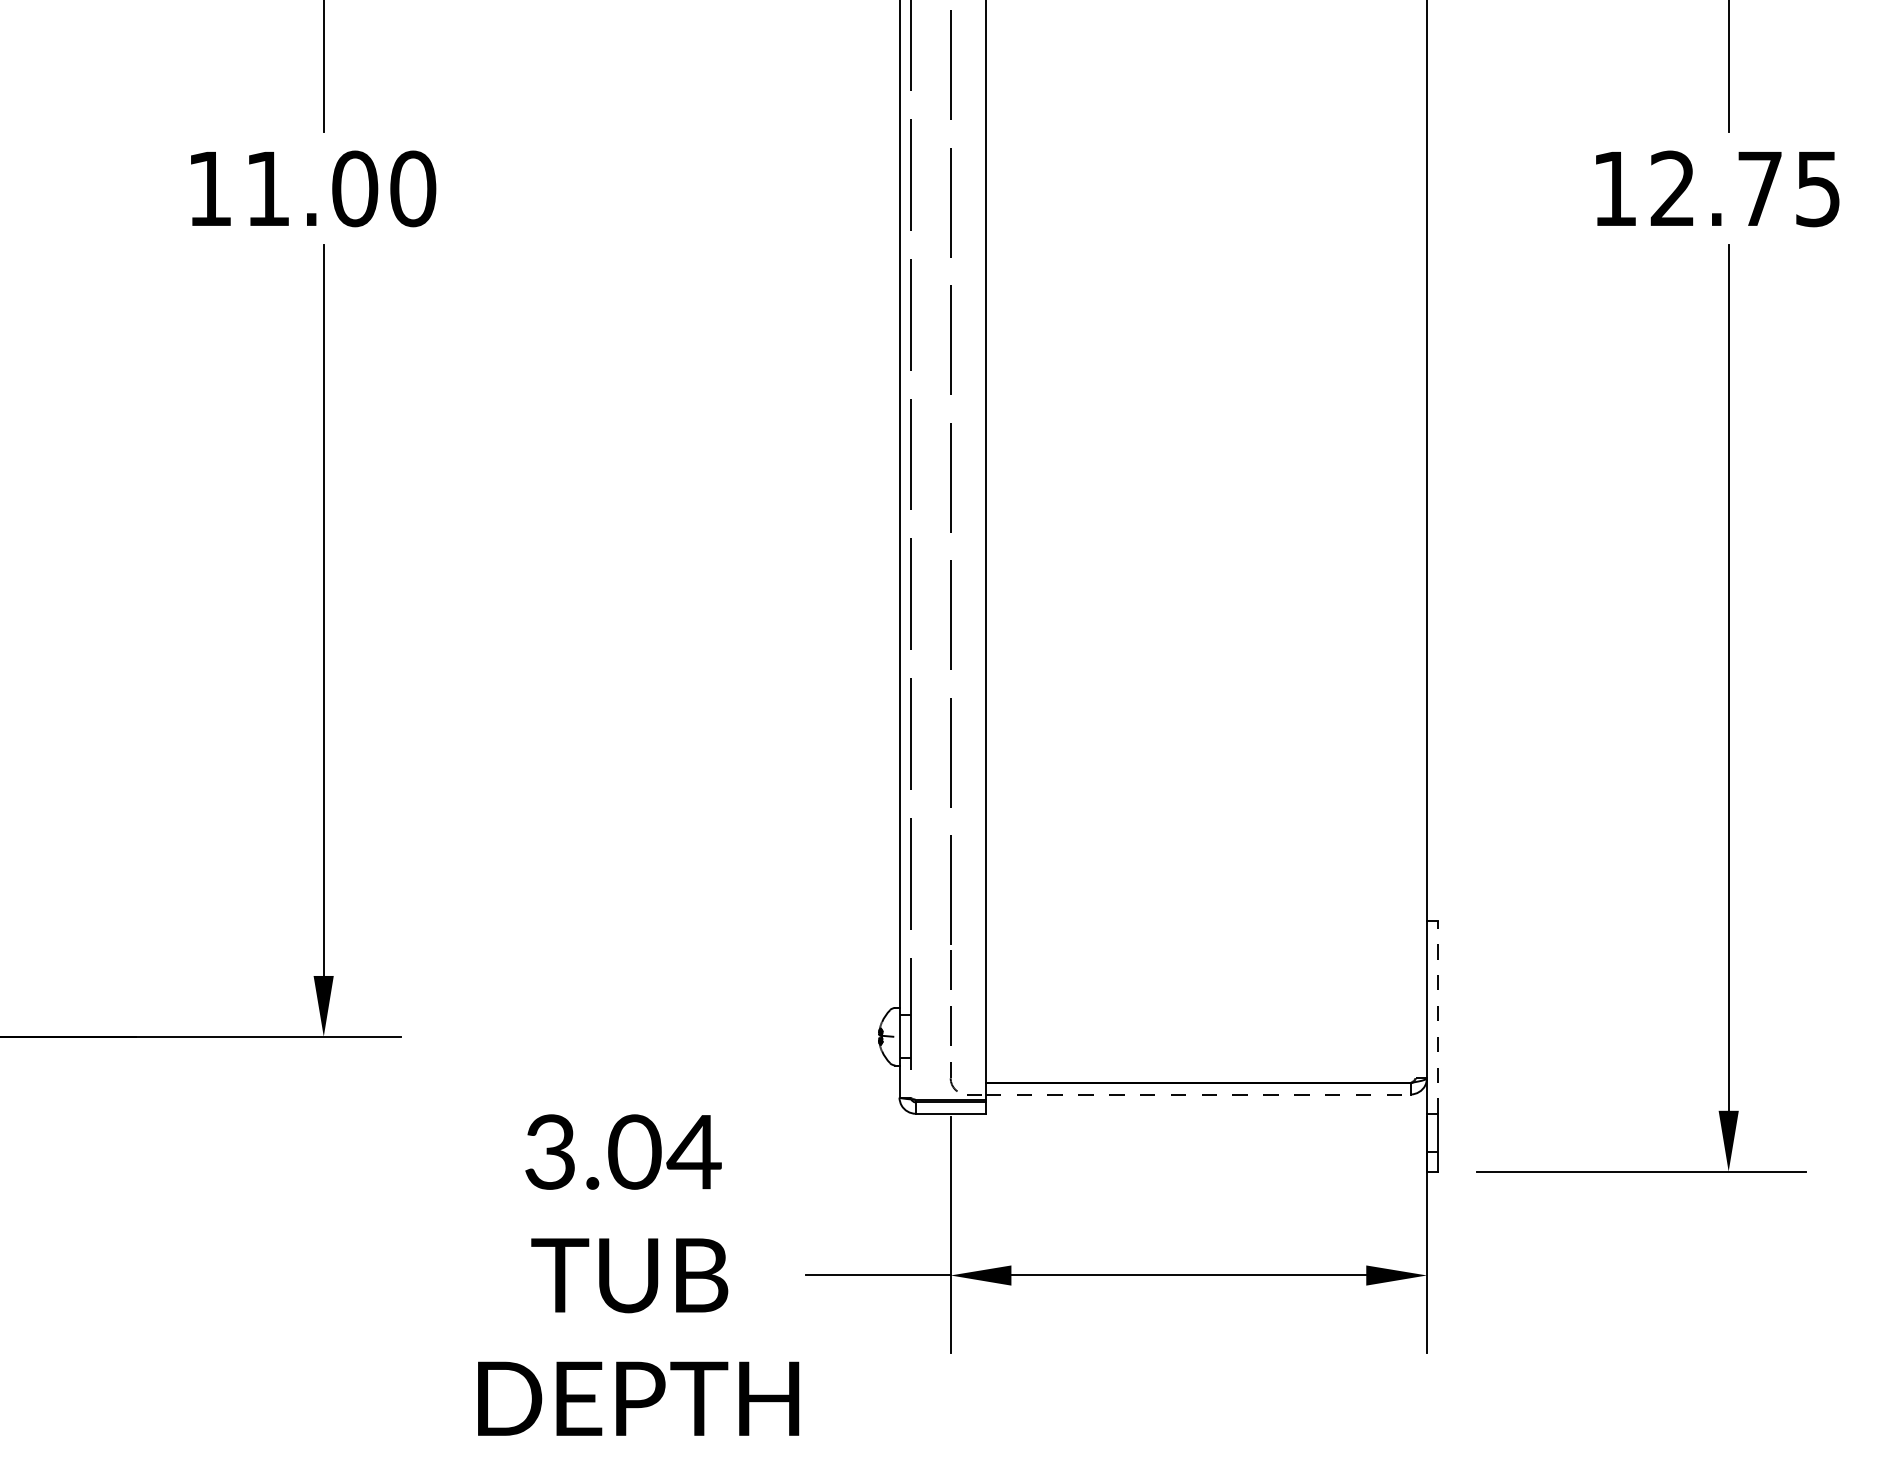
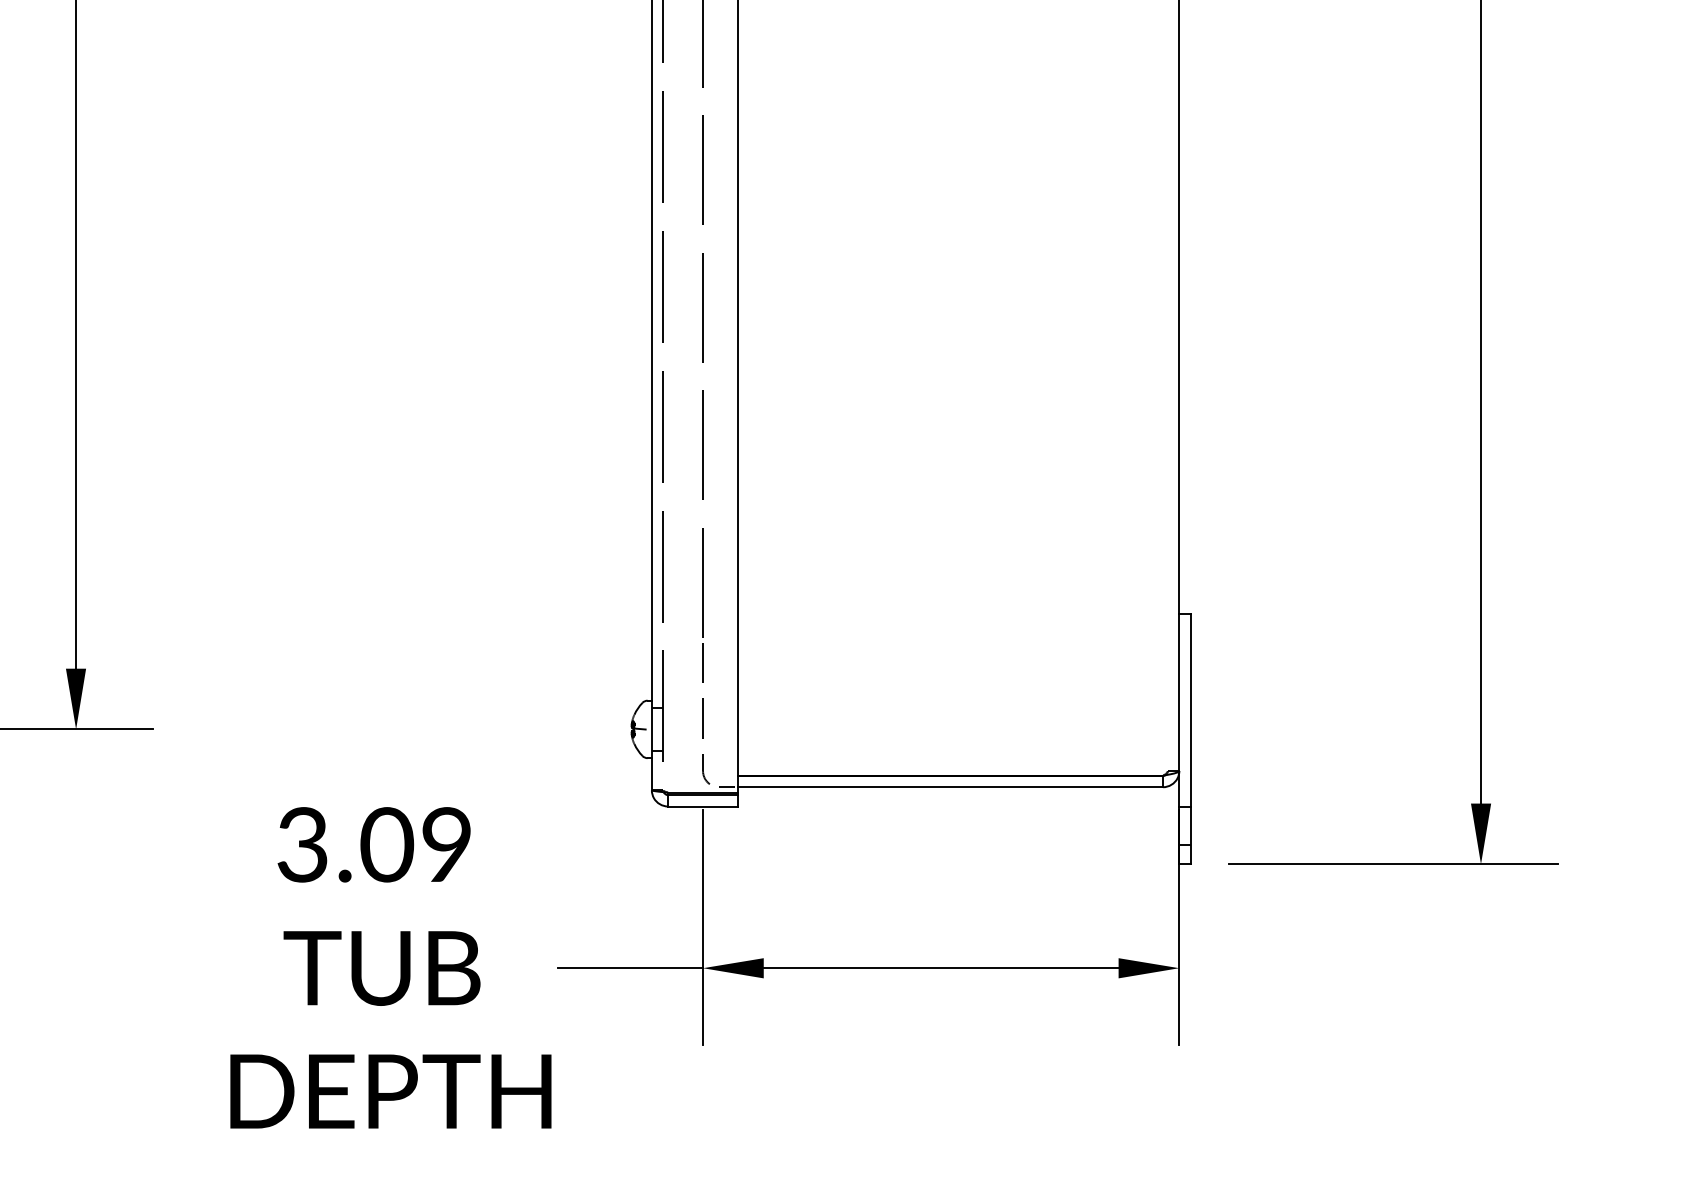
line: (1438, 1016) -> (1190, 709), dashed -> solid
line: (1198, 1094) -> (950, 787), dashed -> solid
text: (693, 1151) -> (445, 844), 3.04 -> 3.09

